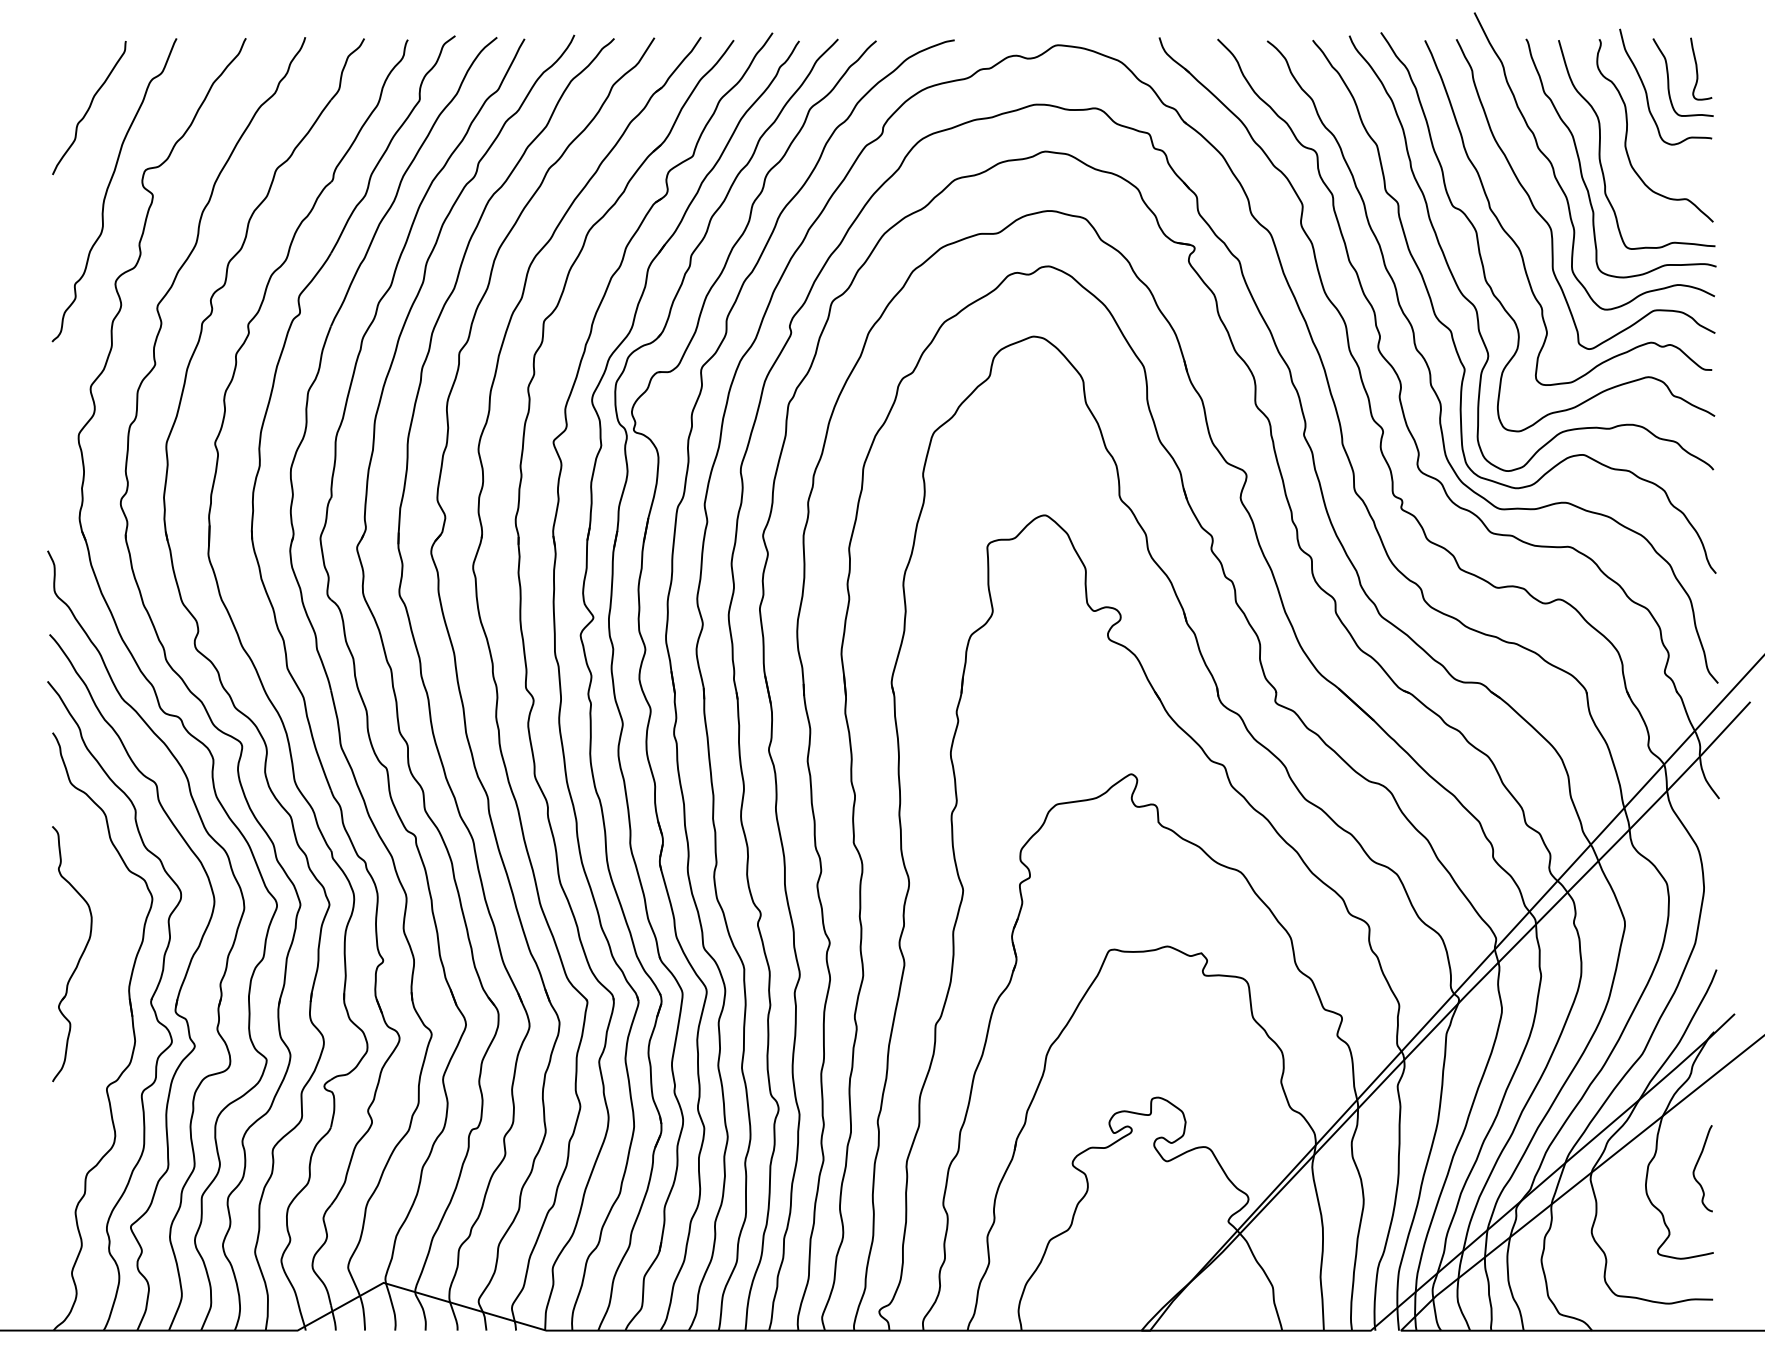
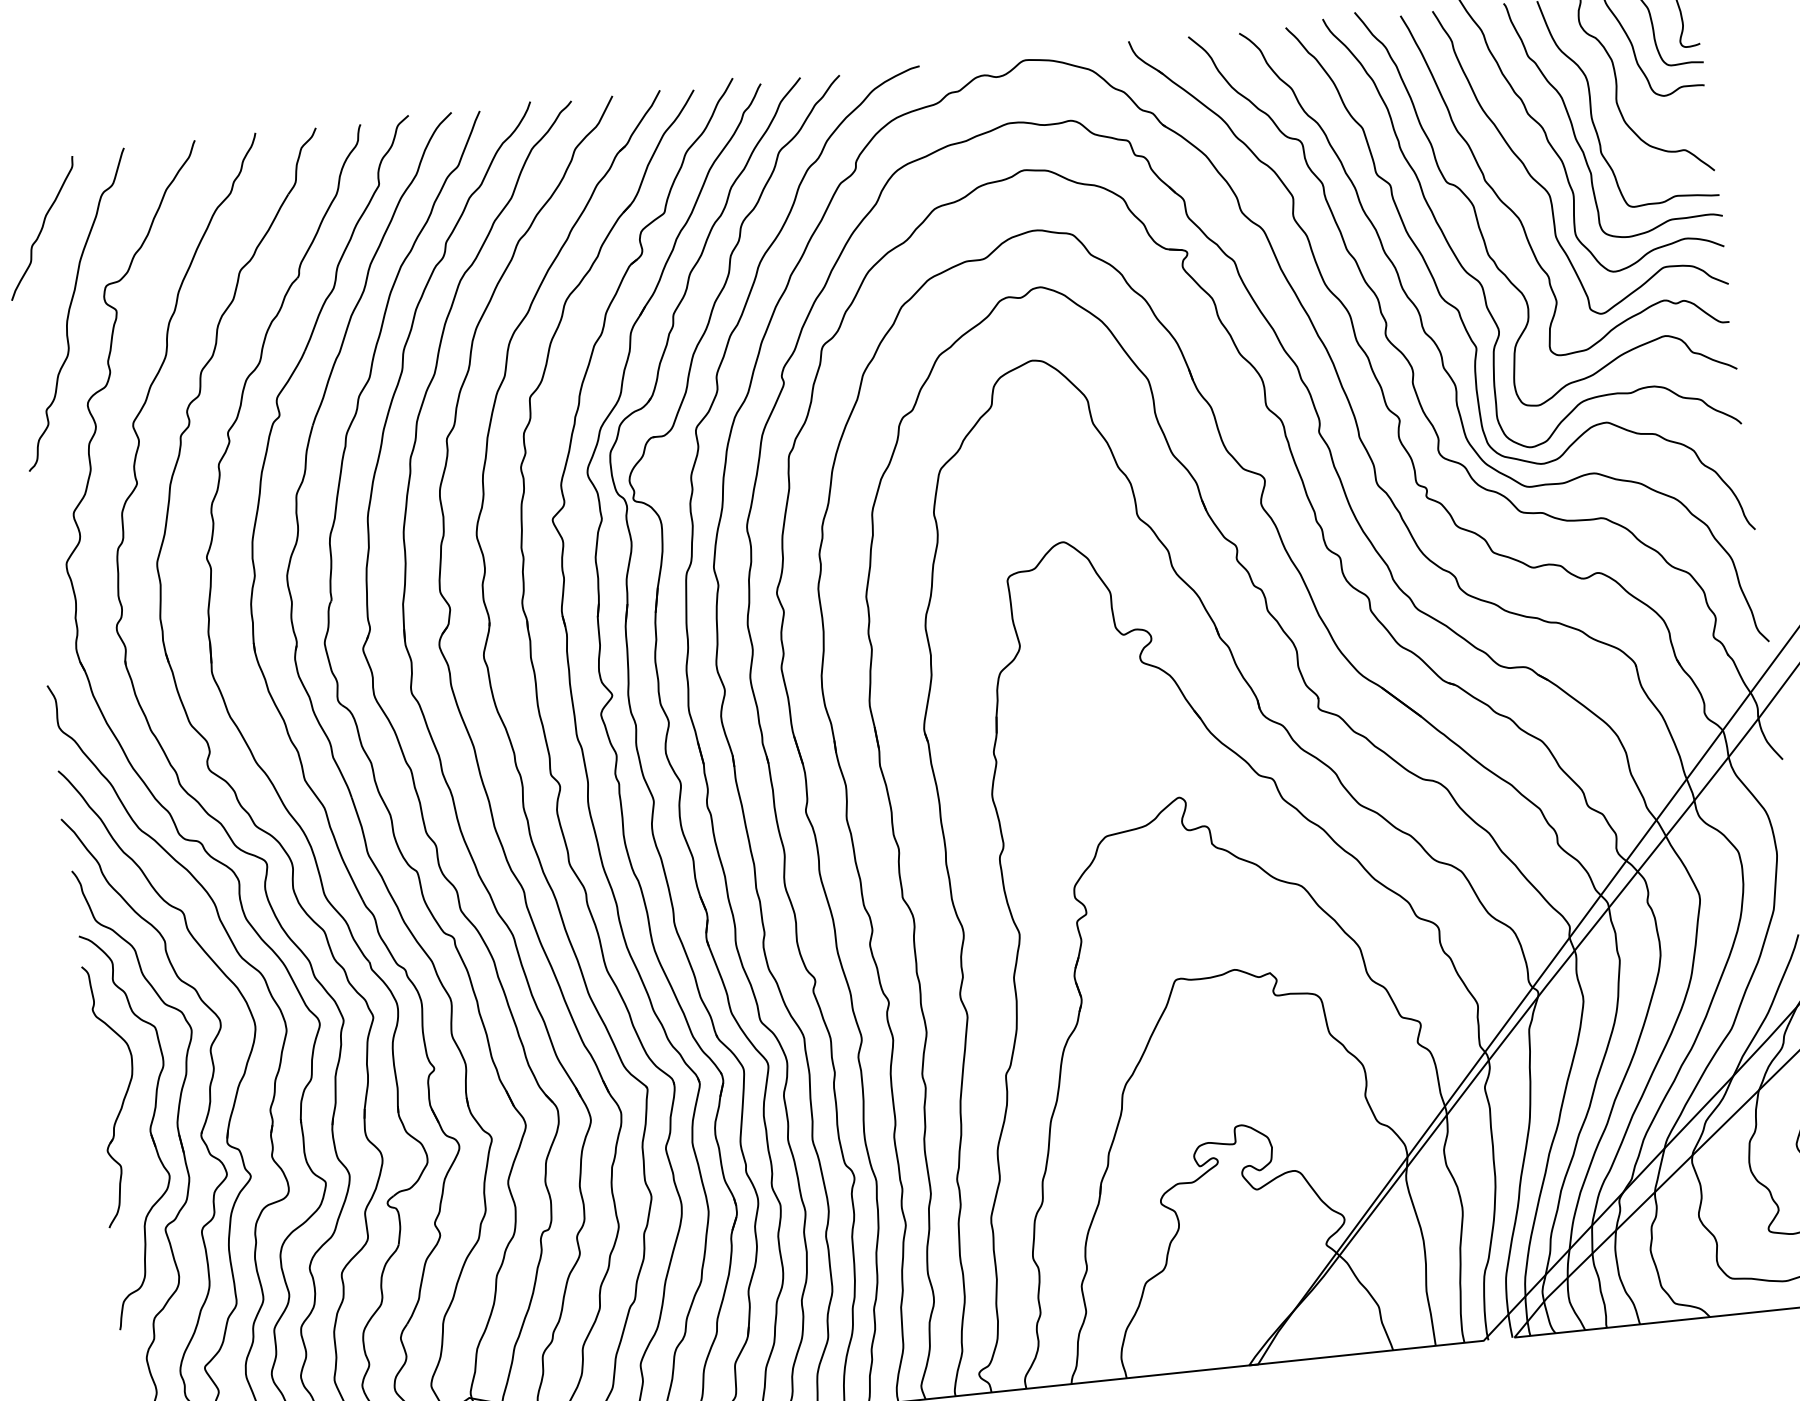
part: (101, 989) -> (149, 1128), added

